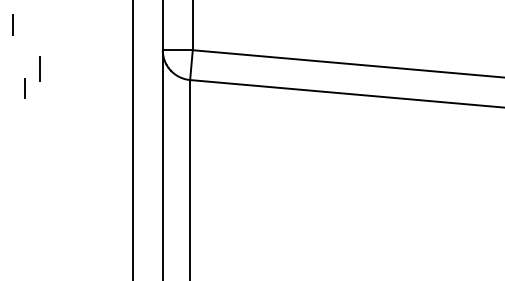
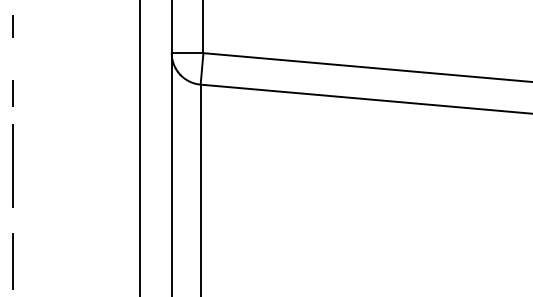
line: (39, 68) -> (12, 93), moved
line: (24, 88) -> (25, 93), removed
line: (12, 156) -> (13, 165), added
line: (12, 247) -> (13, 261), added

